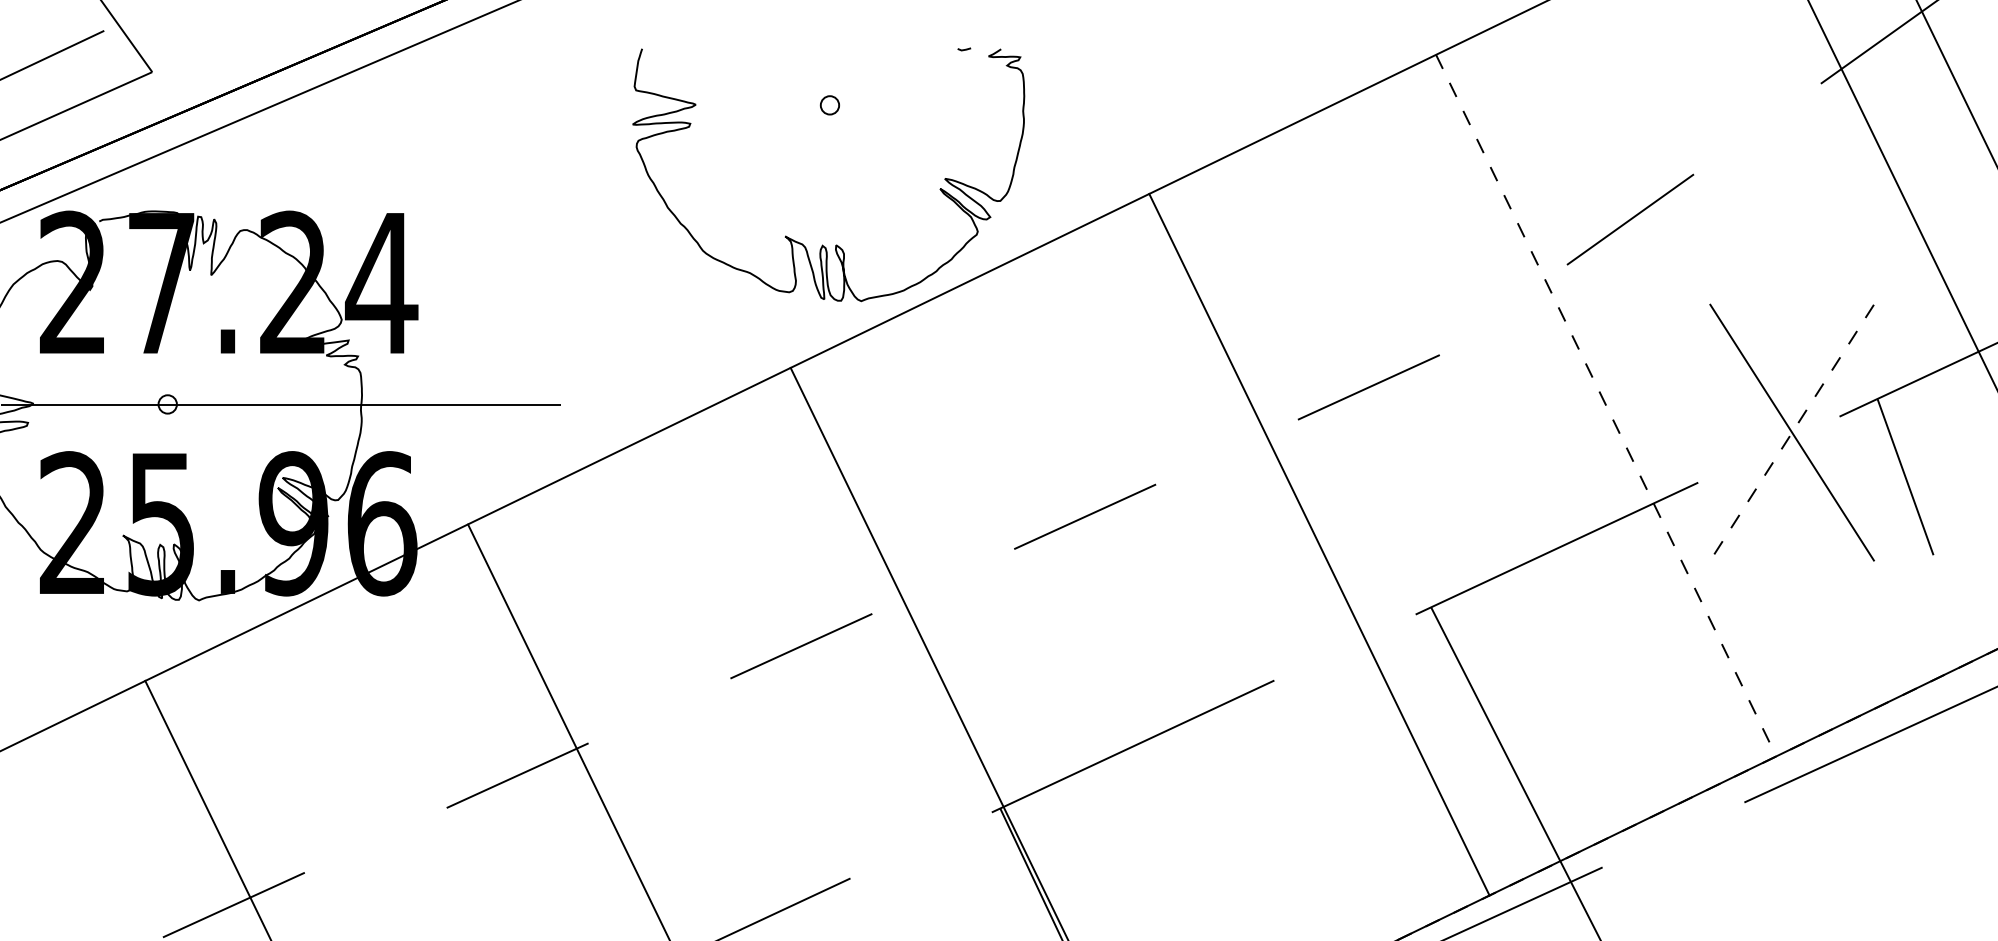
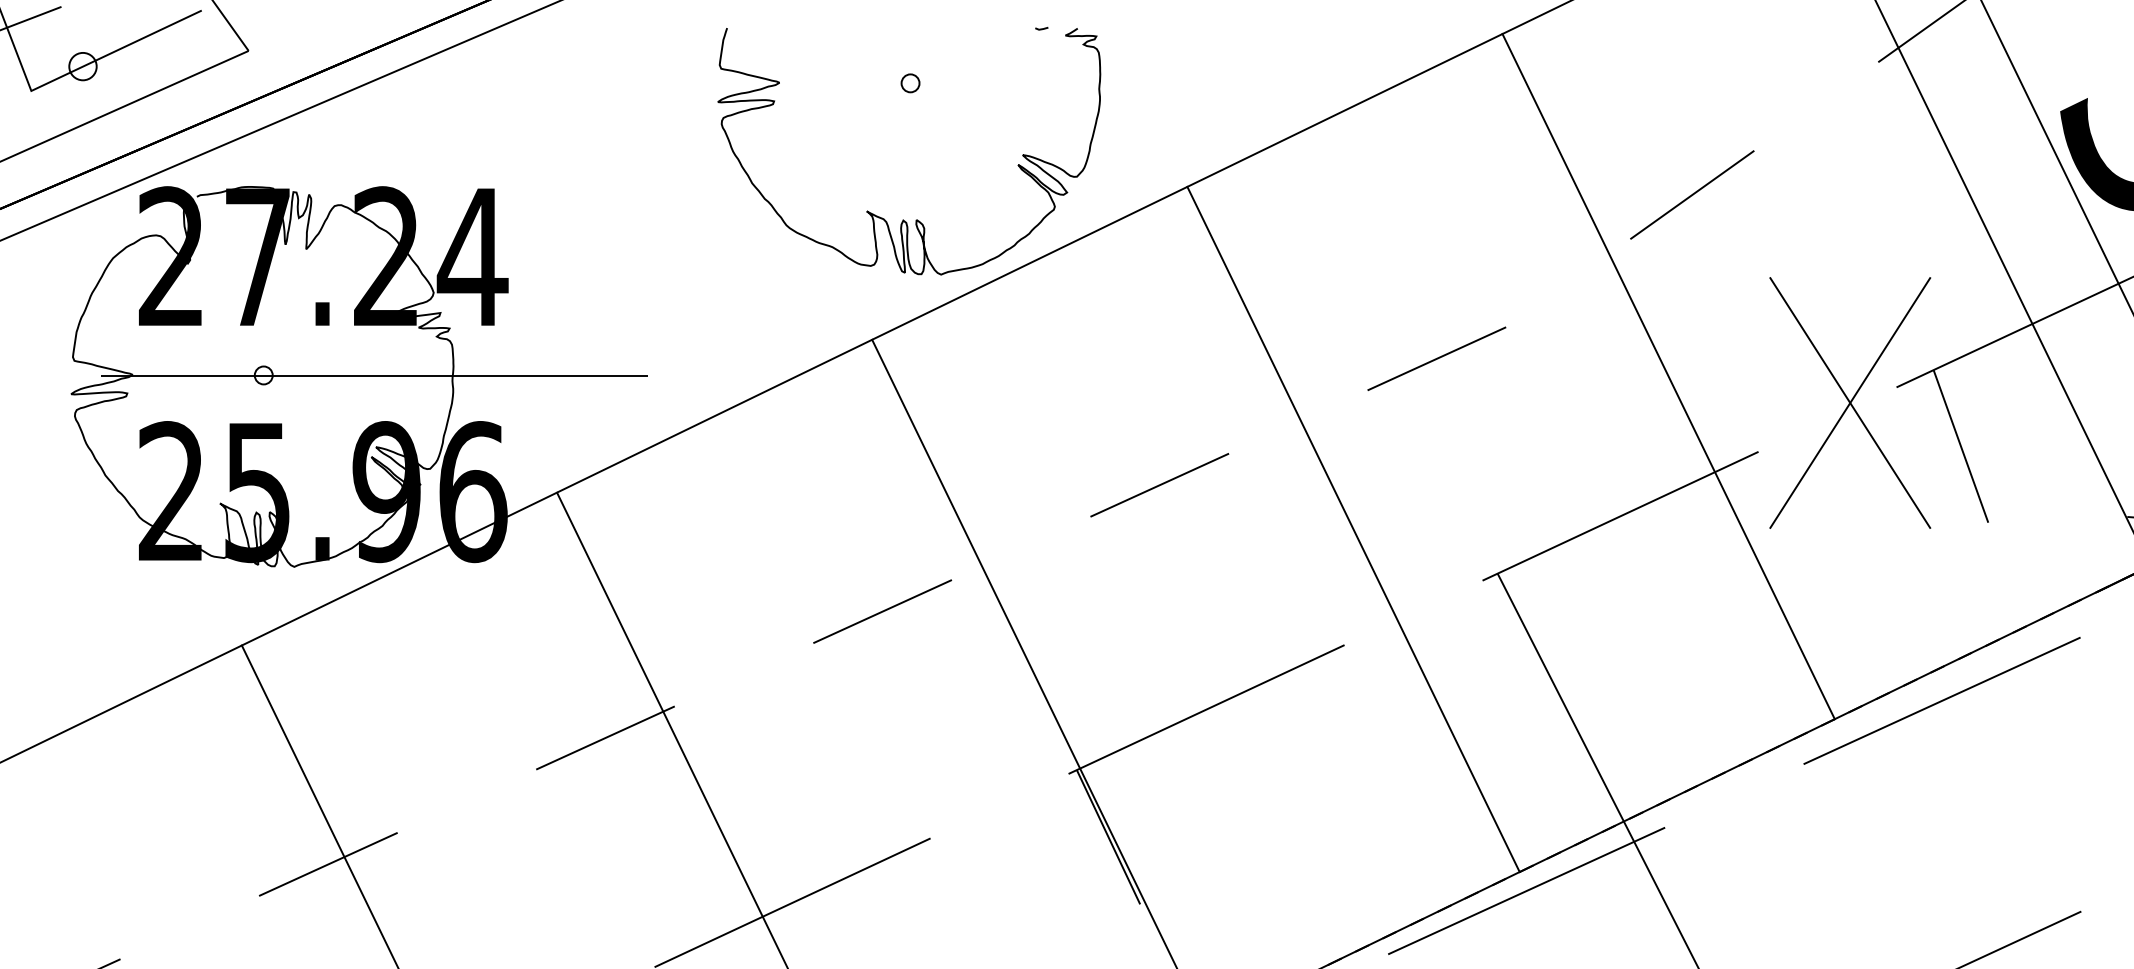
line: (1606, 405) -> (1668, 376), dashed -> solid
line: (1792, 433) -> (1850, 403), dashed -> solid
line: (1319, 544) -> (1353, 529), moved

